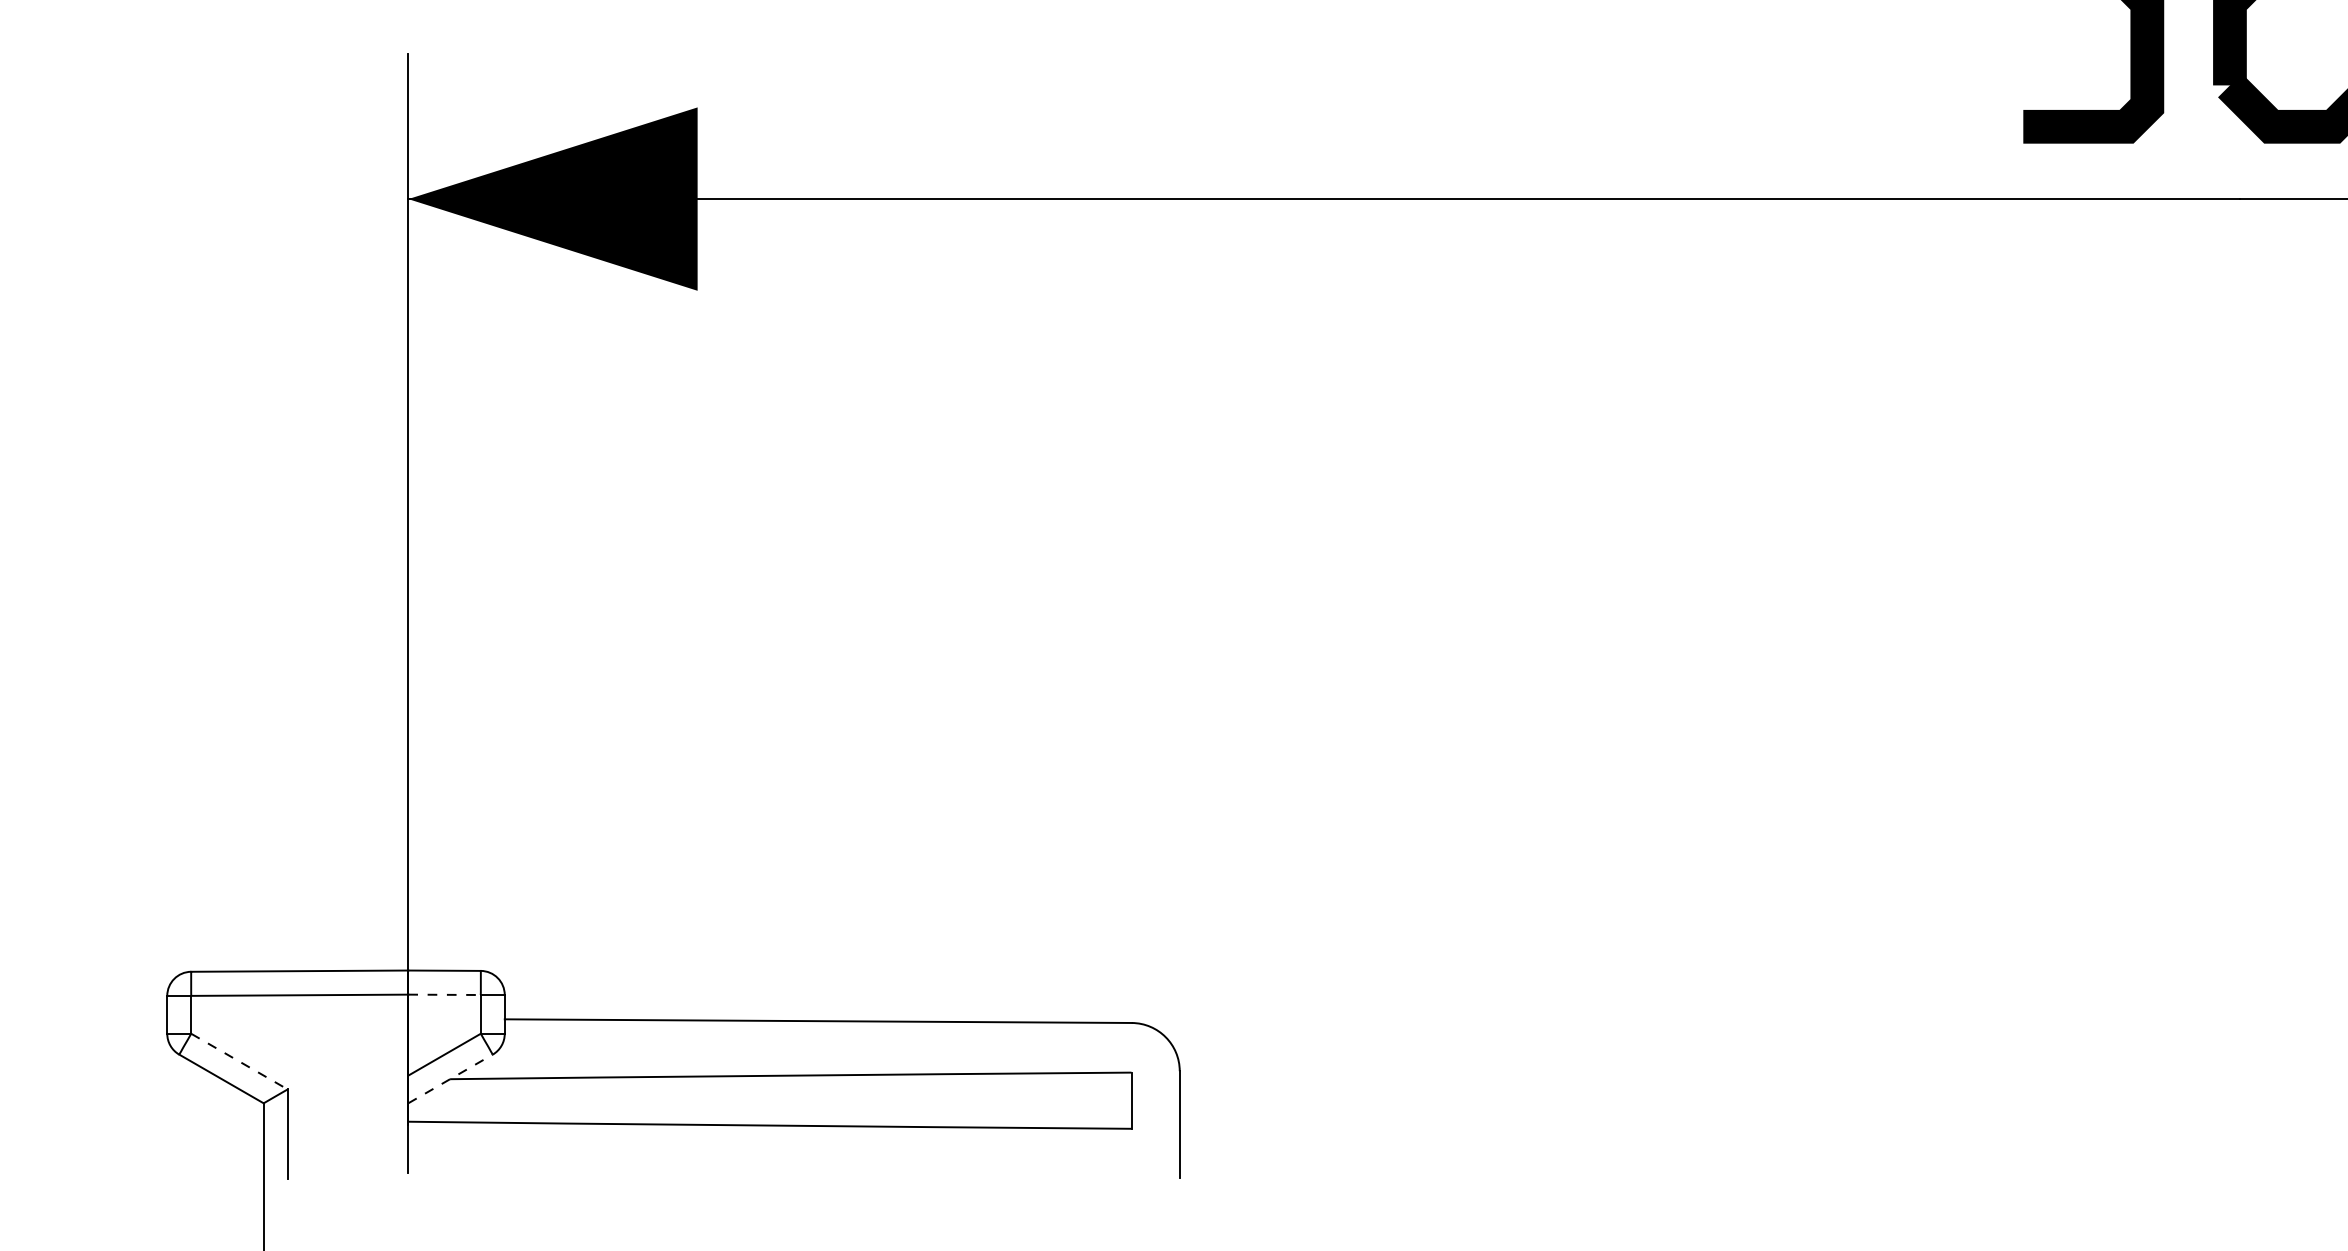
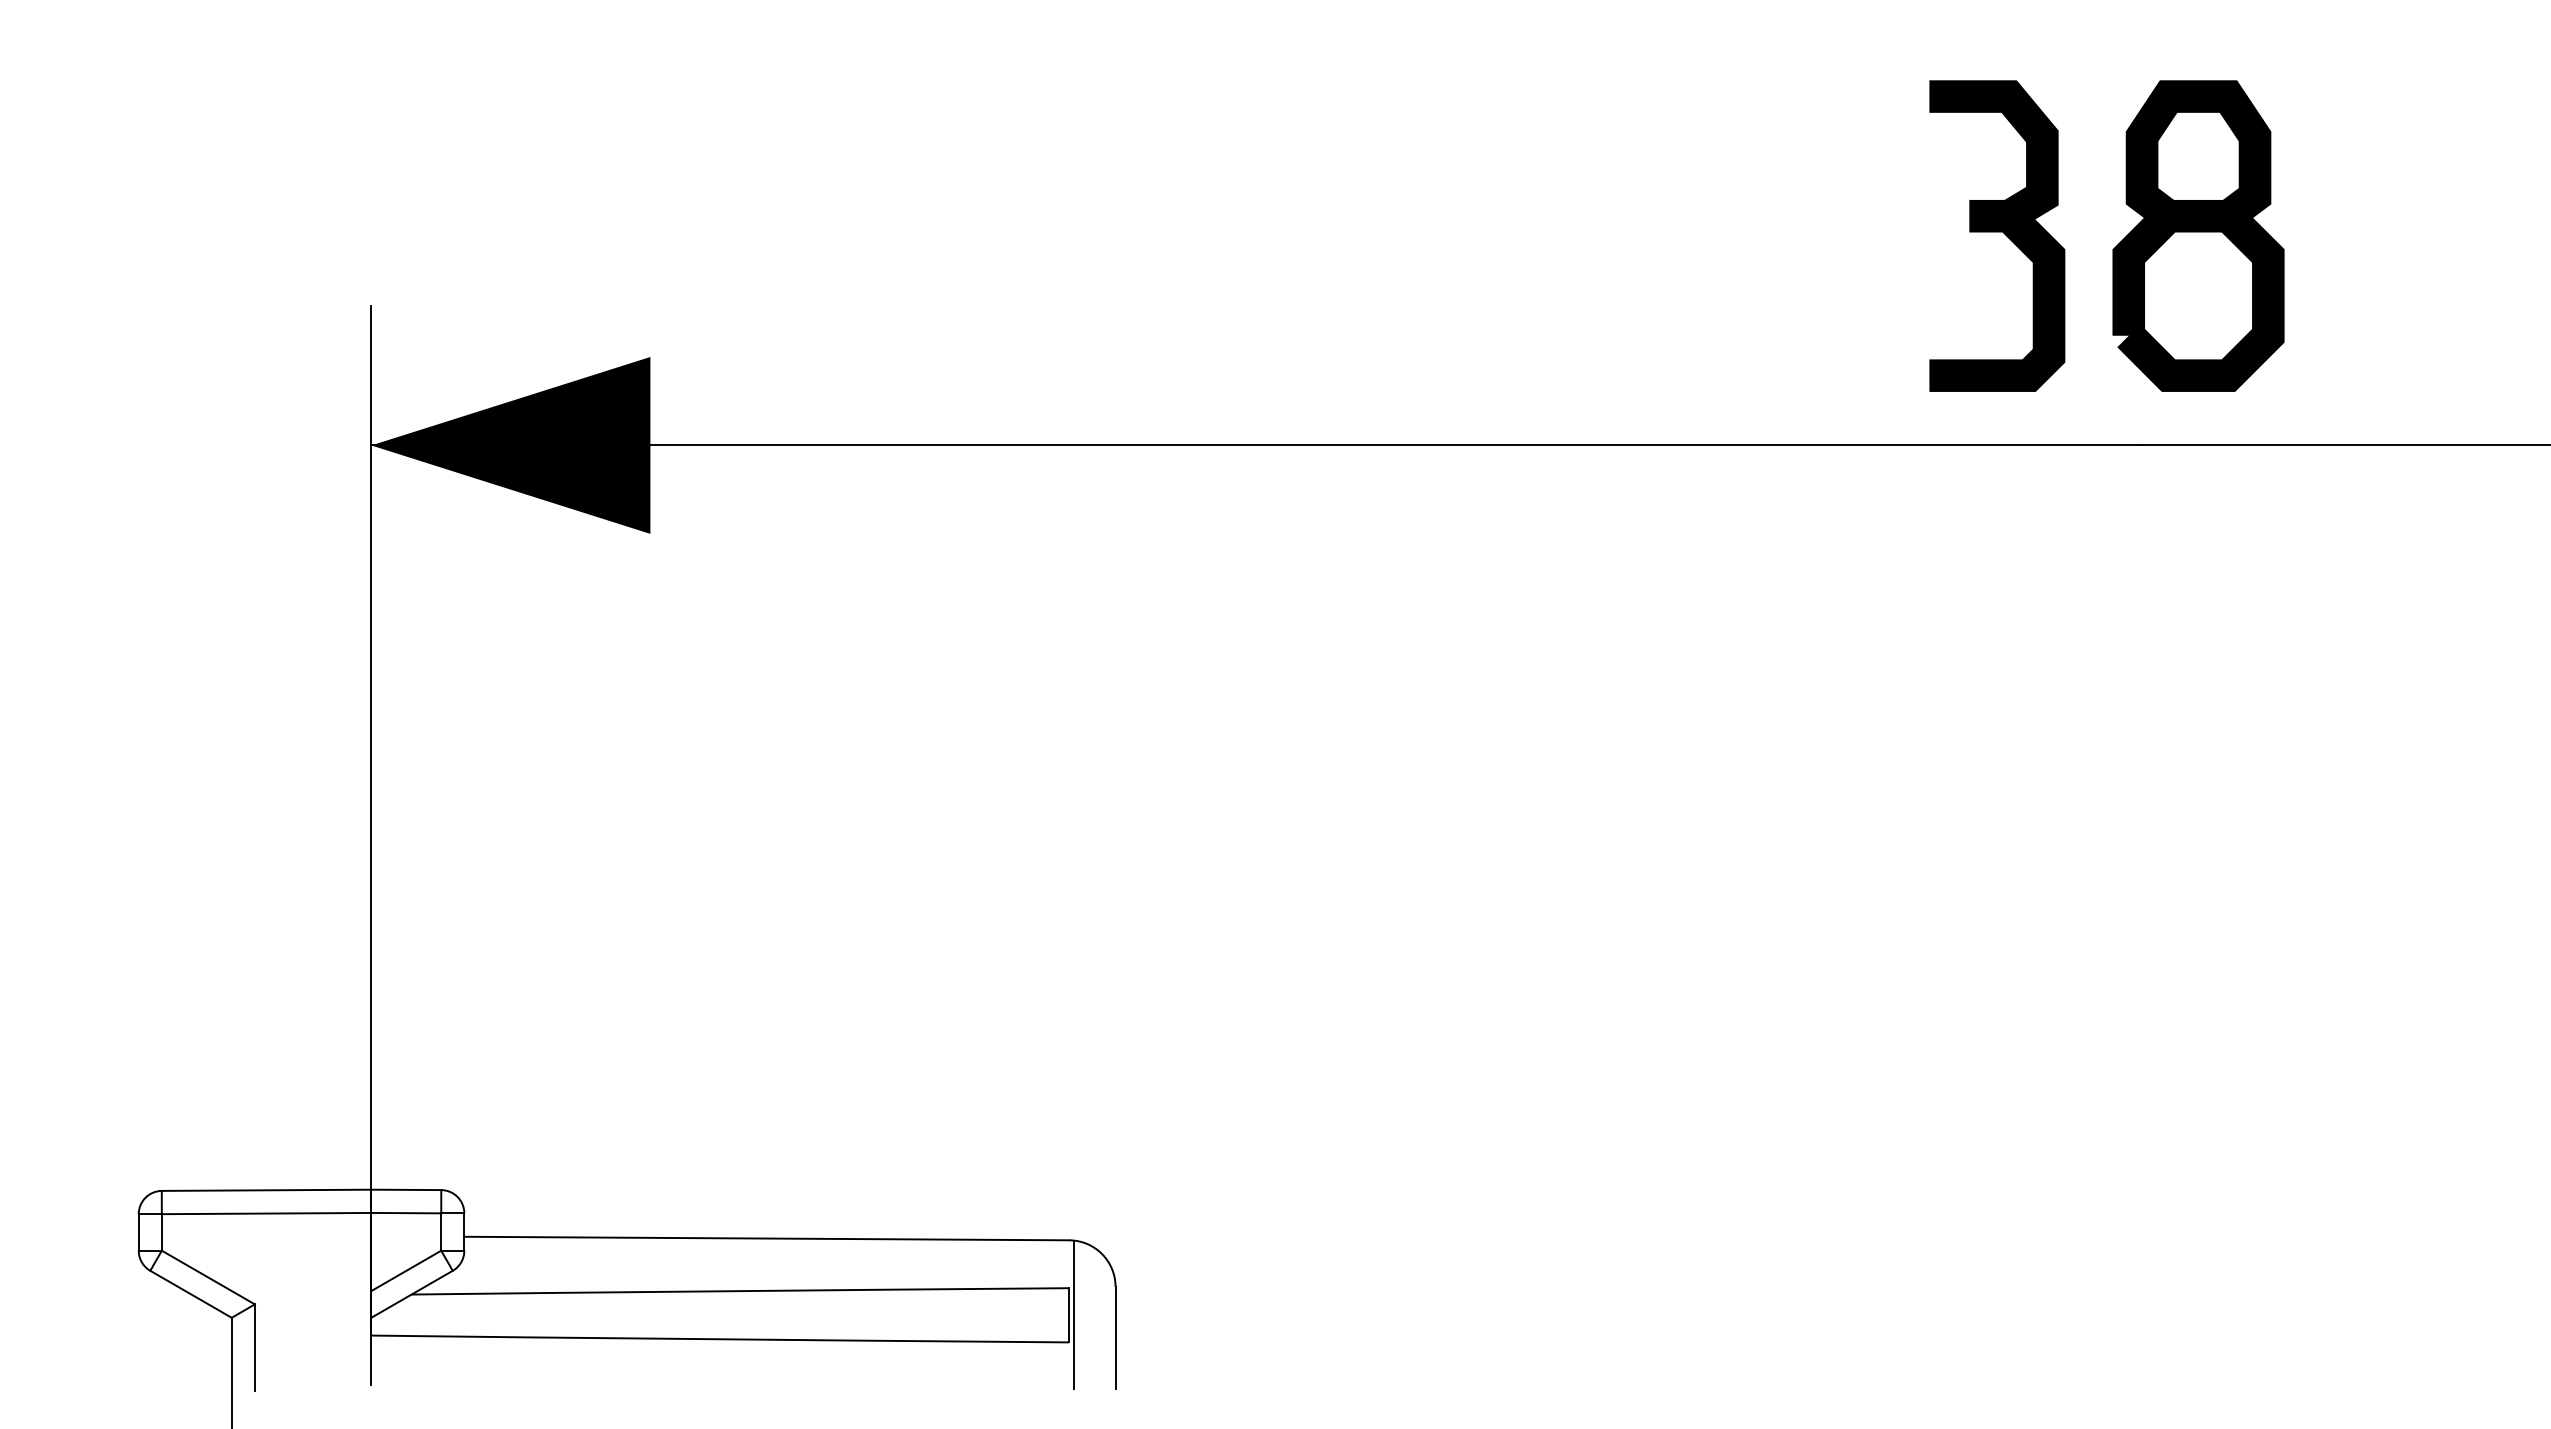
line: (444, 995) -> (406, 1213), dashed -> solid
line: (239, 1061) -> (208, 1277), dashed -> solid
line: (451, 1079) -> (412, 1294), dashed -> solid
line: (1136, 1099) -> (1073, 1314), added

